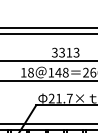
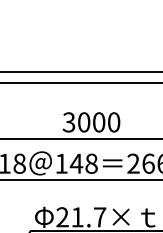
text: (69, 52) -> (99, 121), 3313 -> 3000

